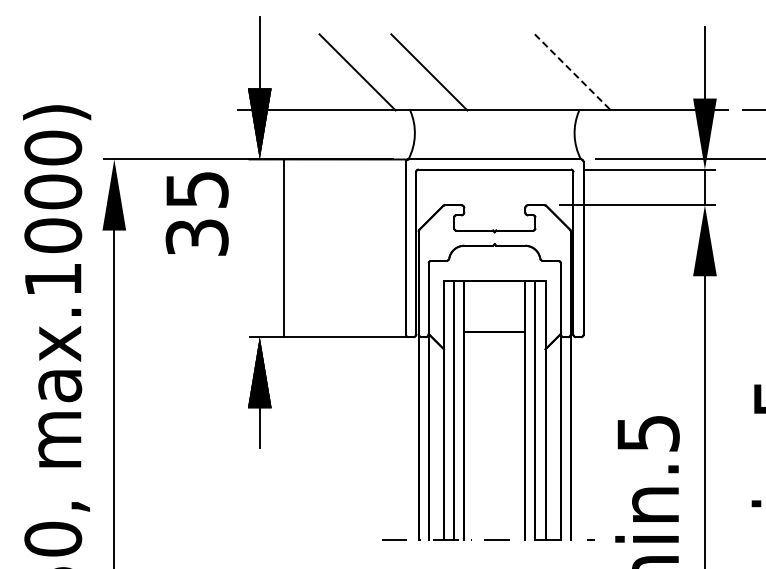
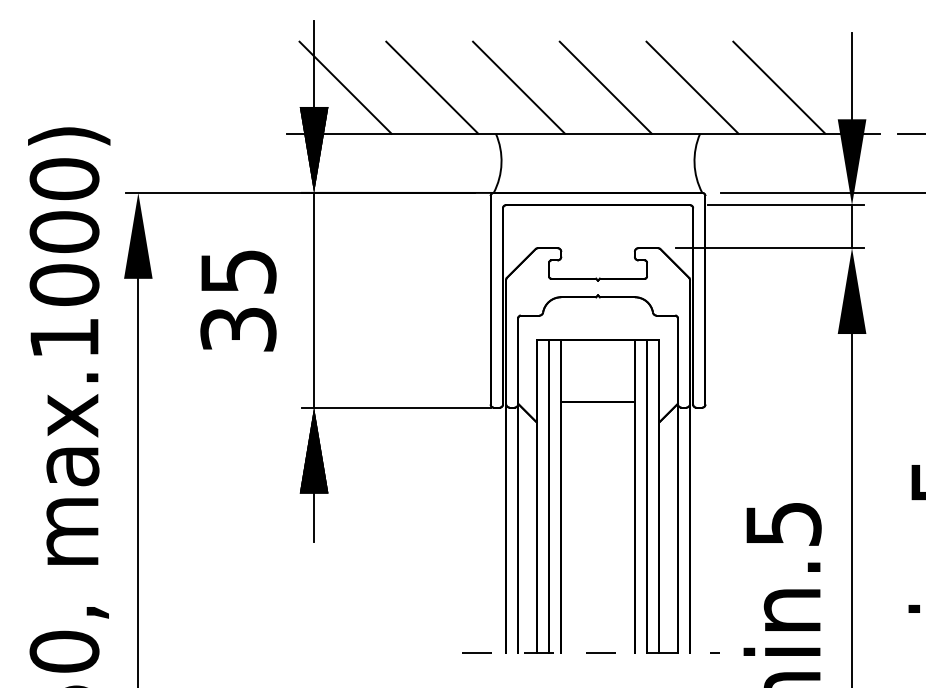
line: (285, 72) -> (345, 87), added
line: (501, 72) -> (606, 87), added
line: (572, 72) -> (691, 87), dashed -> solid
line: (644, 72) -> (778, 87), added
text: (196, 213) -> (237, 300), moved
line: (283, 248) -> (313, 300), moved

